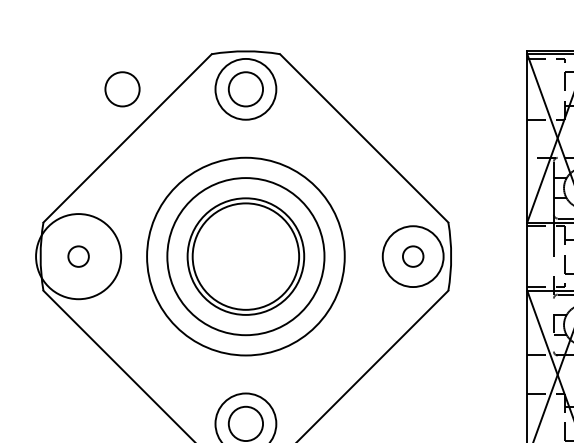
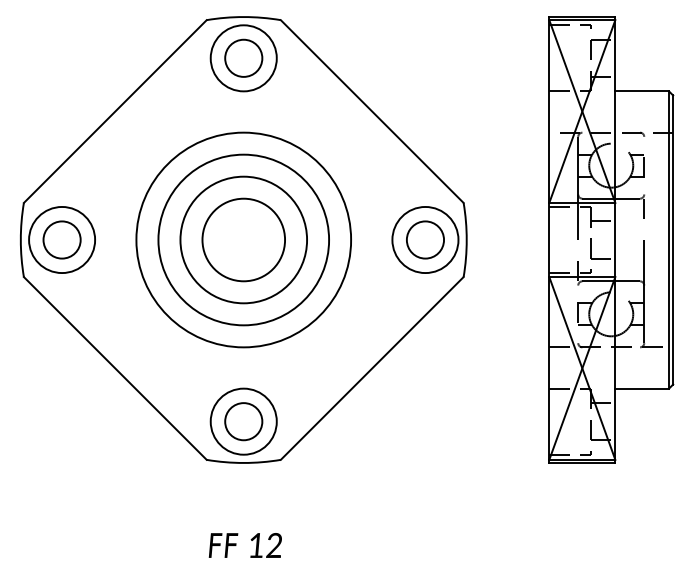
circle: (122, 88) -> (109, 57), removed
circle: (78, 256) -> (61, 239), size x1.67
circle: (79, 256) -> (62, 239), size x0.71
circle: (245, 256) -> (243, 239), size x0.71
circle: (413, 256) -> (425, 239), size x1.67

